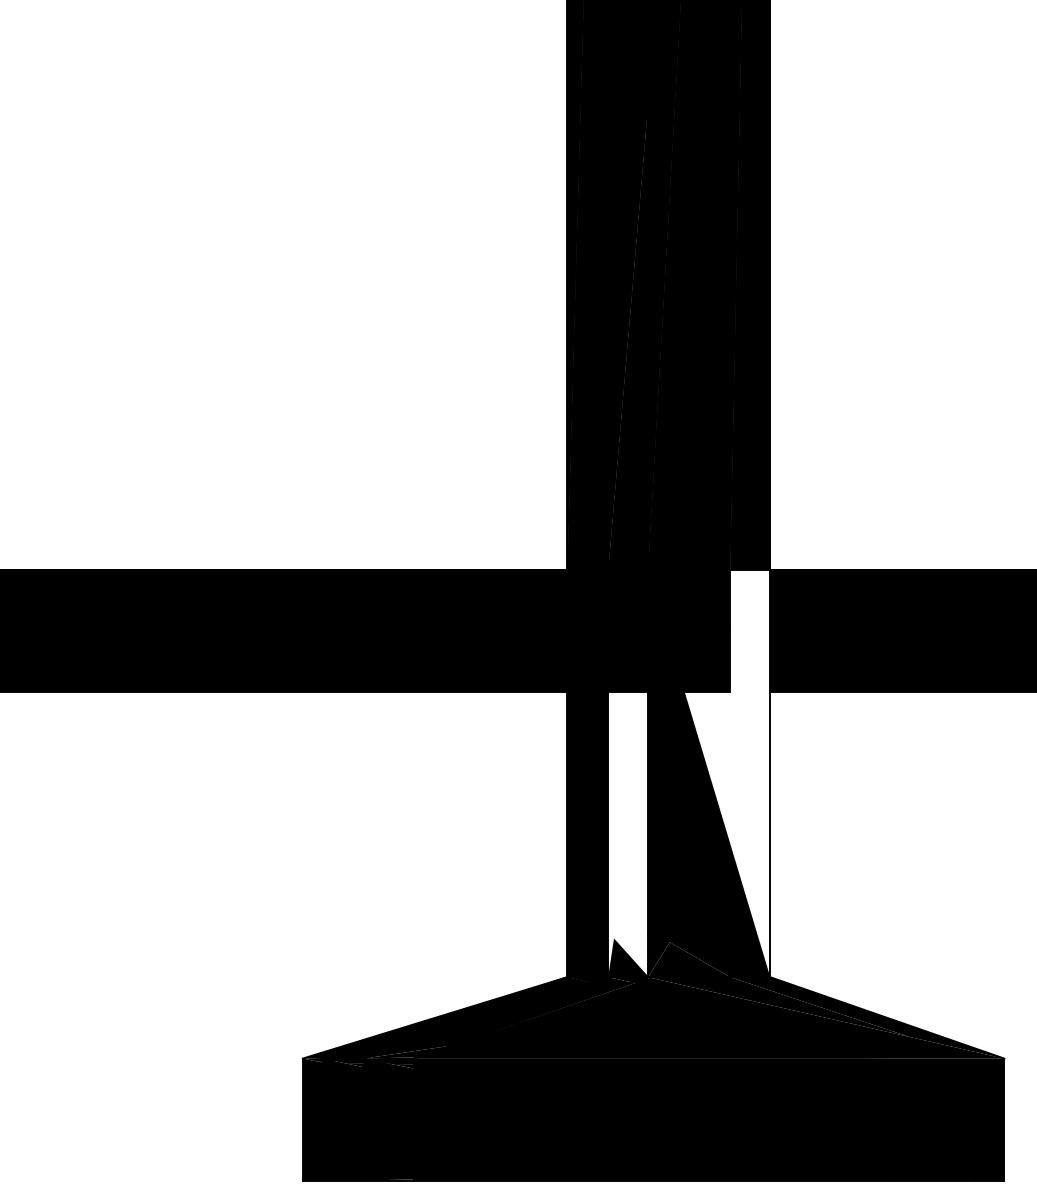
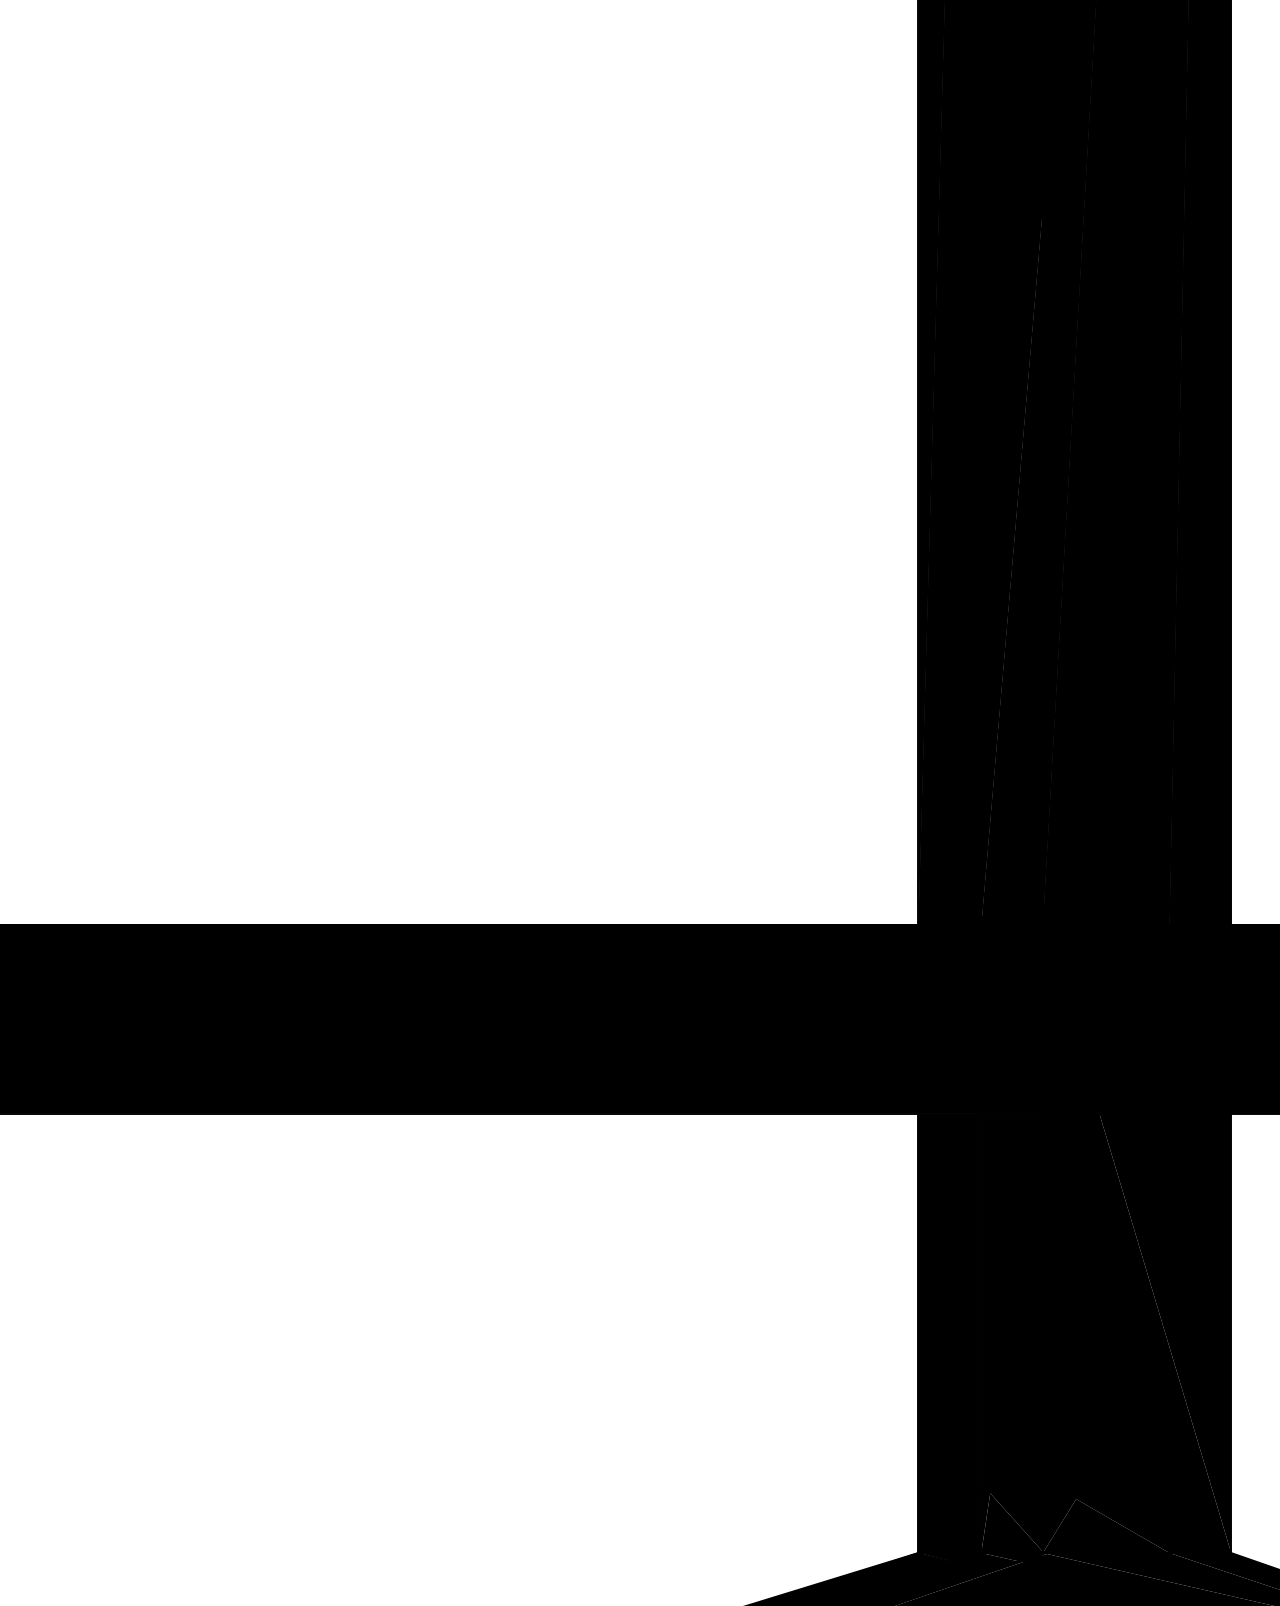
fill: (709, 773) -> (1137, 1238), added
fill: (628, 834) -> (1012, 1333), added

